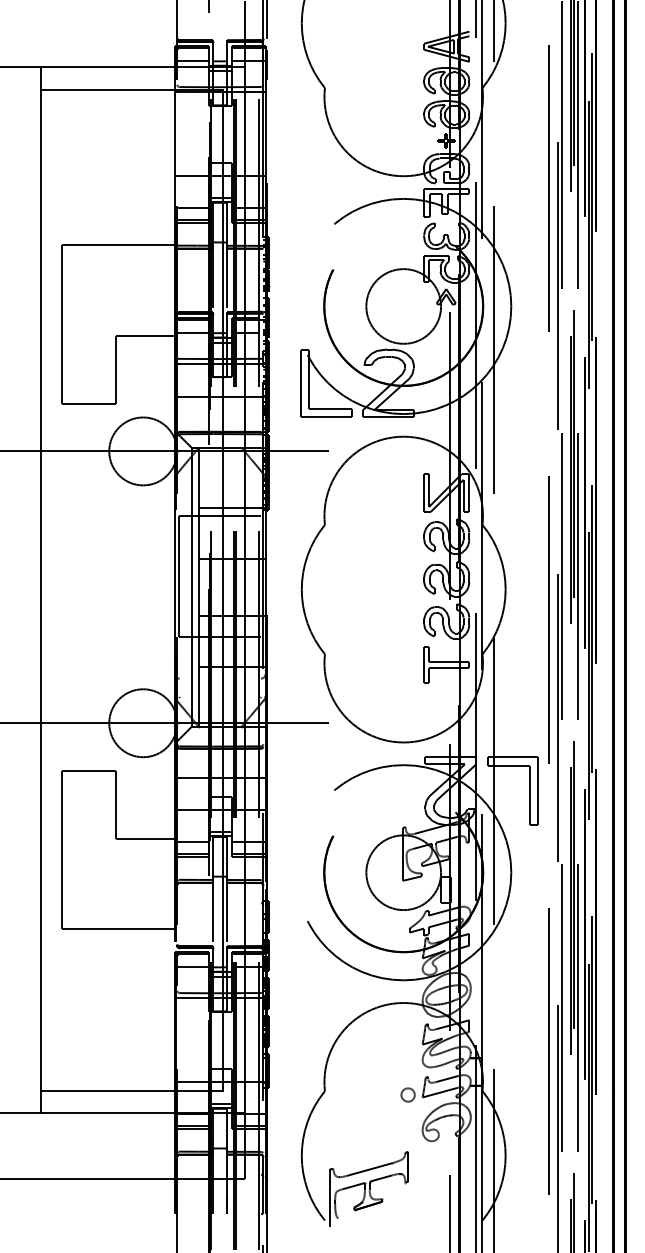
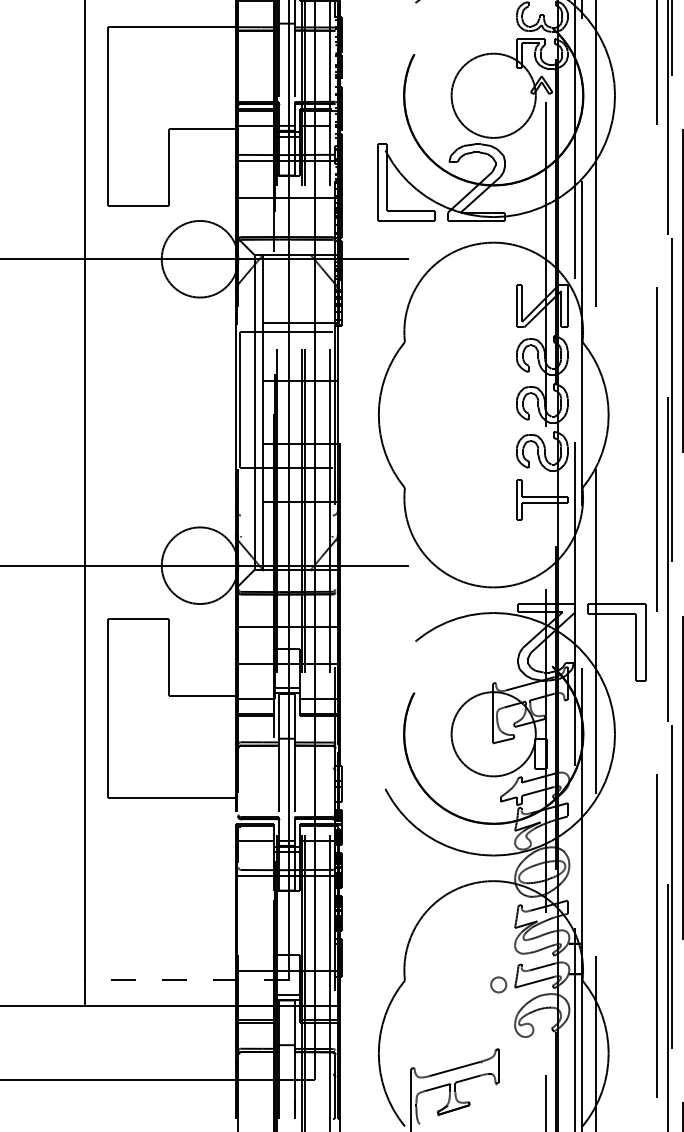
line: (131, 1090) -> (186, 979), solid -> dashed

